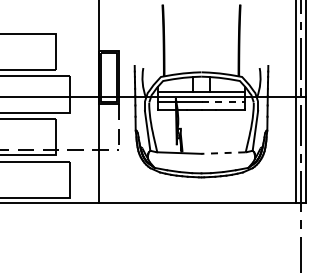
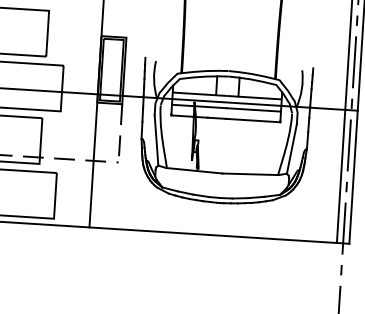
line: (223, 101) -> (254, 109), dashed -> solid
line: (223, 153) -> (250, 174), dashed -> solid

